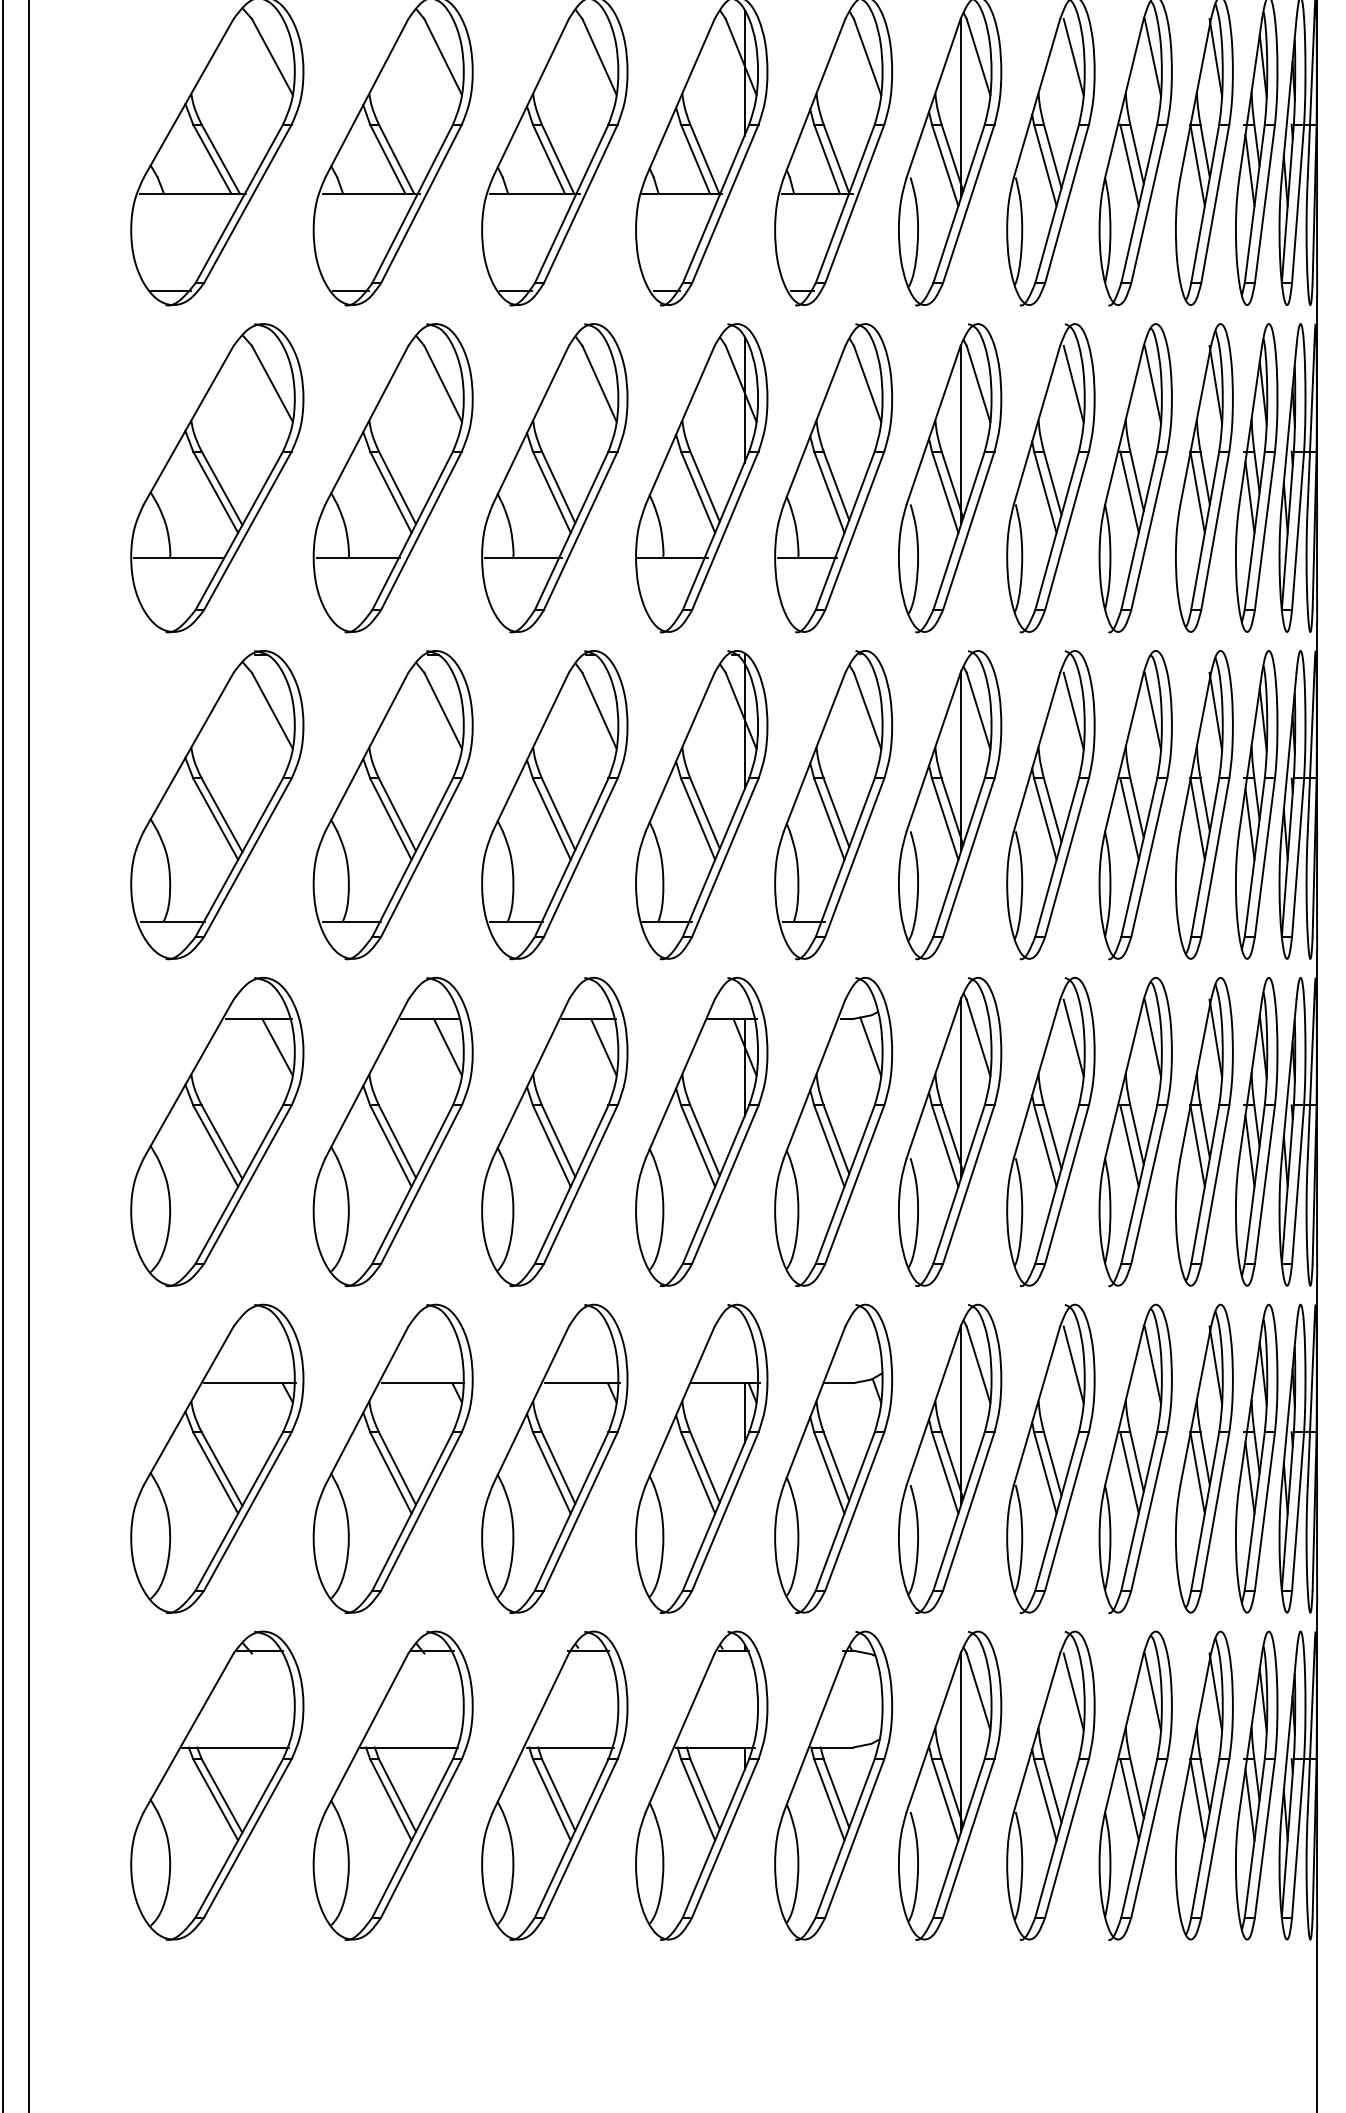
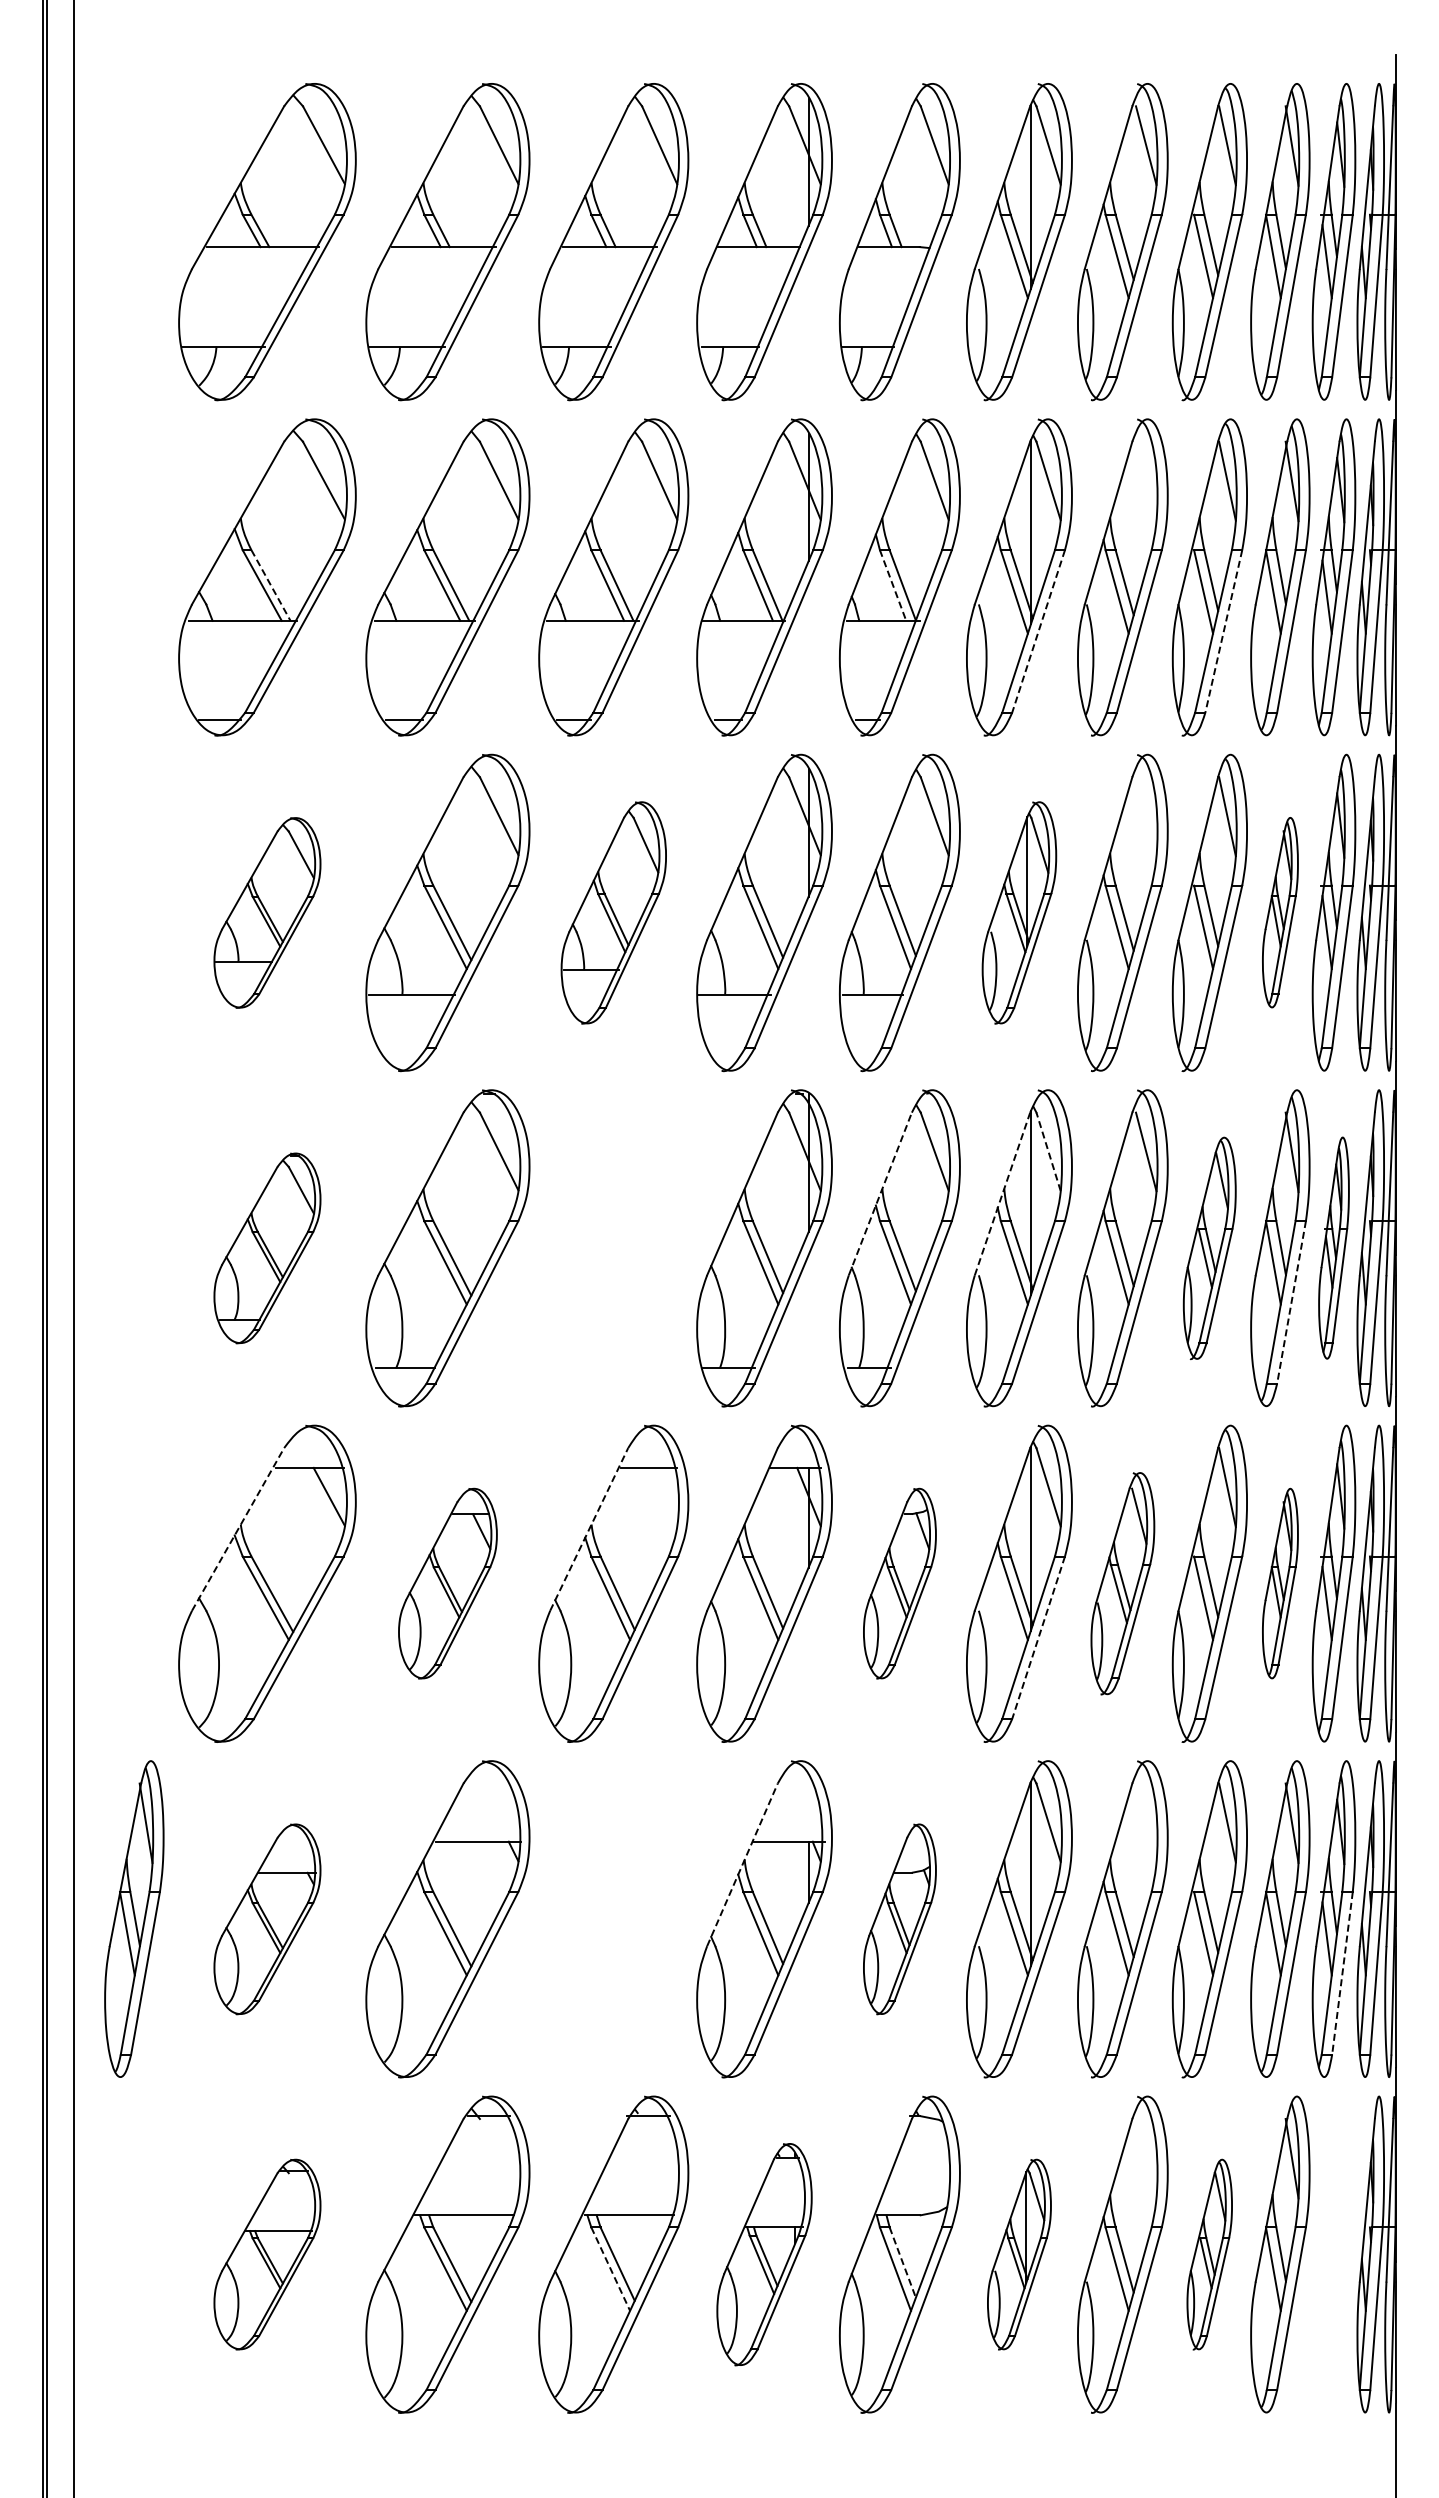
line: (1073, 56) -> (1146, 480), removed
line: (221, 159) -> (271, 585), solid -> dashed
line: (827, 159) -> (893, 585), solid -> dashed
line: (968, 203) -> (1038, 631), solid -> dashed
line: (1148, 204) -> (1223, 632), solid -> dashed
line: (1073, 384) -> (1146, 816), removed
part: (217, 477) -> (267, 912), size x0.6
part: (554, 477) -> (613, 912), size x0.7
part: (950, 477) -> (1019, 912), size x0.7
part: (1204, 477) -> (1280, 912), size x0.6
line: (978, 710) -> (1048, 1151), solid -> dashed
line: (814, 751) -> (880, 1193), solid -> dashed
line: (933, 751) -> (1002, 1193), solid -> dashed
part: (1256, 804) -> (1333, 1247), size x0.7
part: (217, 805) -> (267, 1248), size x0.6
part: (554, 805) -> (613, 1248), removed
part: (1135, 805) -> (1209, 1248), size x0.7
line: (1215, 857) -> (1291, 1302), solid -> dashed
line: (604, 1046) -> (664, 1496), removed
line: (531, 1078) -> (589, 1528), solid -> dashed
line: (189, 1079) -> (238, 1529), solid -> dashed
part: (392, 1131) -> (447, 1583), size x0.6
part: (833, 1131) -> (899, 1583), size x0.6
part: (1050, 1131) -> (1122, 1583), size x0.7
part: (1204, 1131) -> (1280, 1583), size x0.6
line: (968, 1184) -> (1038, 1637), solid -> dashed
line: (1073, 1364) -> (1146, 1822), removed
line: (680, 1405) -> (742, 1864), solid -> dashed
part: (87, 1458) -> (134, 1918), added
part: (217, 1459) -> (267, 1919), size x0.6
part: (554, 1459) -> (613, 1919), removed
part: (833, 1459) -> (899, 1919), size x0.6
line: (1264, 1511) -> (1342, 1973), solid -> dashed
line: (1073, 1691) -> (1146, 2157), removed
part: (217, 1785) -> (267, 2254), size x0.6
part: (701, 1785) -> (764, 2254), size x0.7
part: (950, 1785) -> (1019, 2254), size x0.6
part: (1135, 1785) -> (1209, 2254), size x0.6
part: (1256, 1785) -> (1333, 2254), removed
line: (836, 1793) -> (902, 2262), solid -> dashed
line: (551, 1800) -> (610, 2269), solid -> dashed

